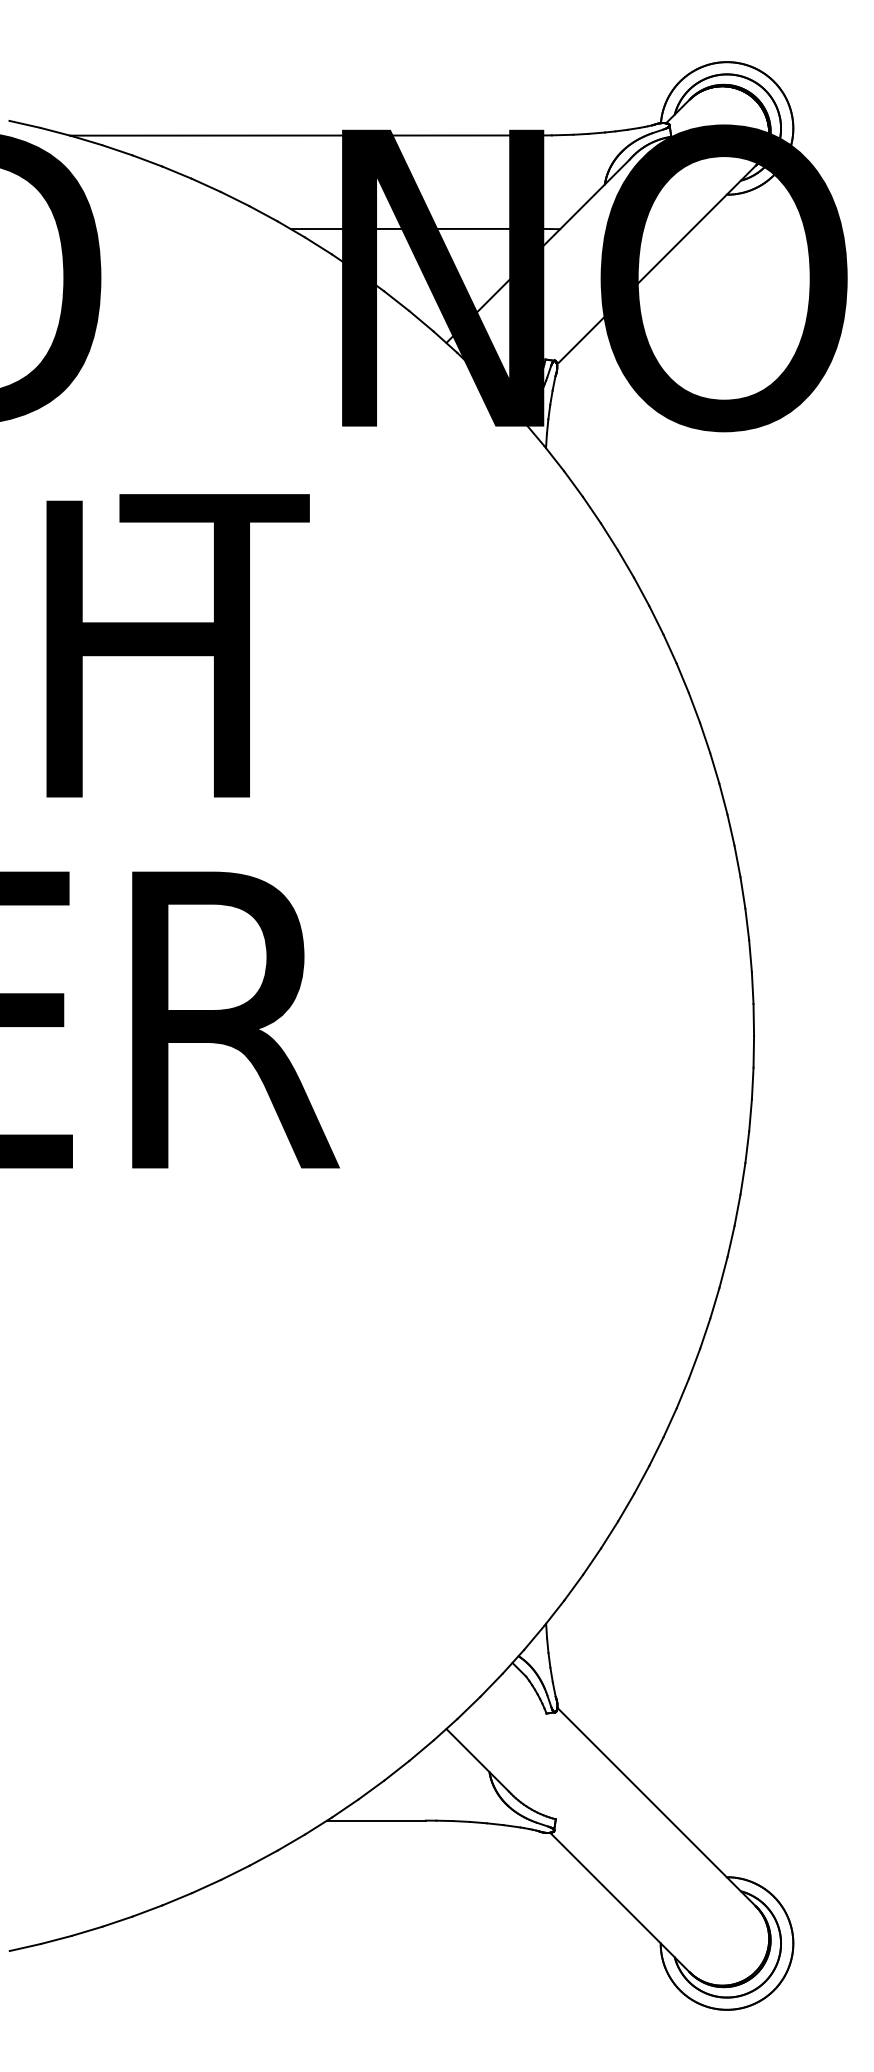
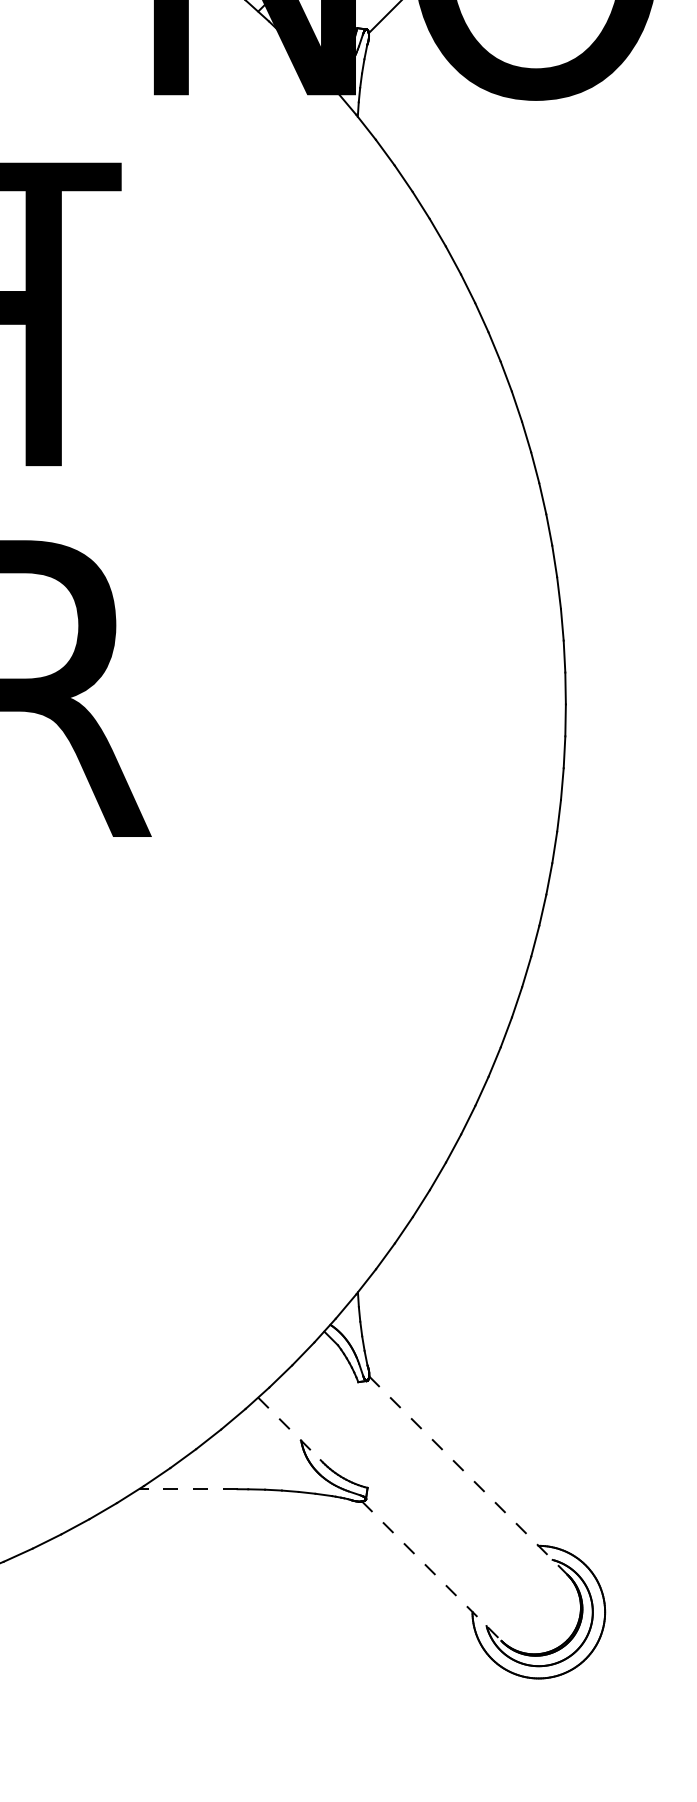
line: (478, 1760) -> (290, 1429), solid -> dashed
line: (656, 1807) -> (468, 1476), solid -> dashed
line: (376, 1820) -> (188, 1489), solid -> dashed
line: (619, 1902) -> (431, 1571), solid -> dashed

